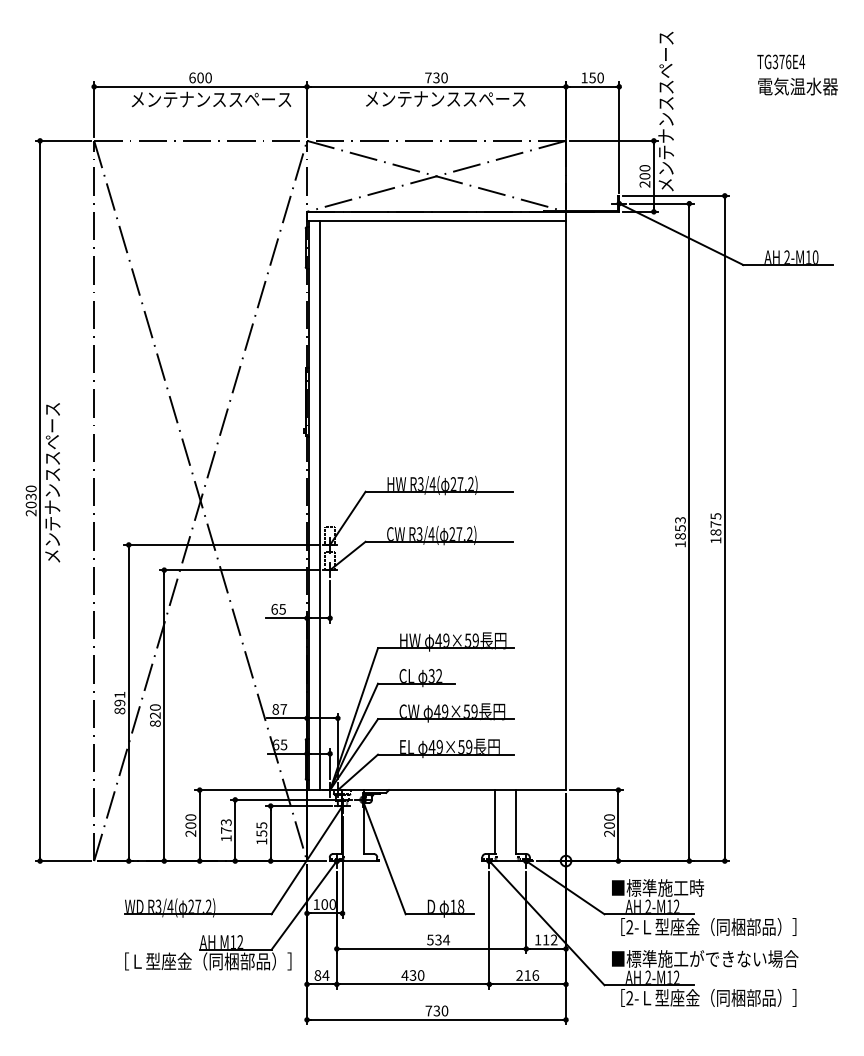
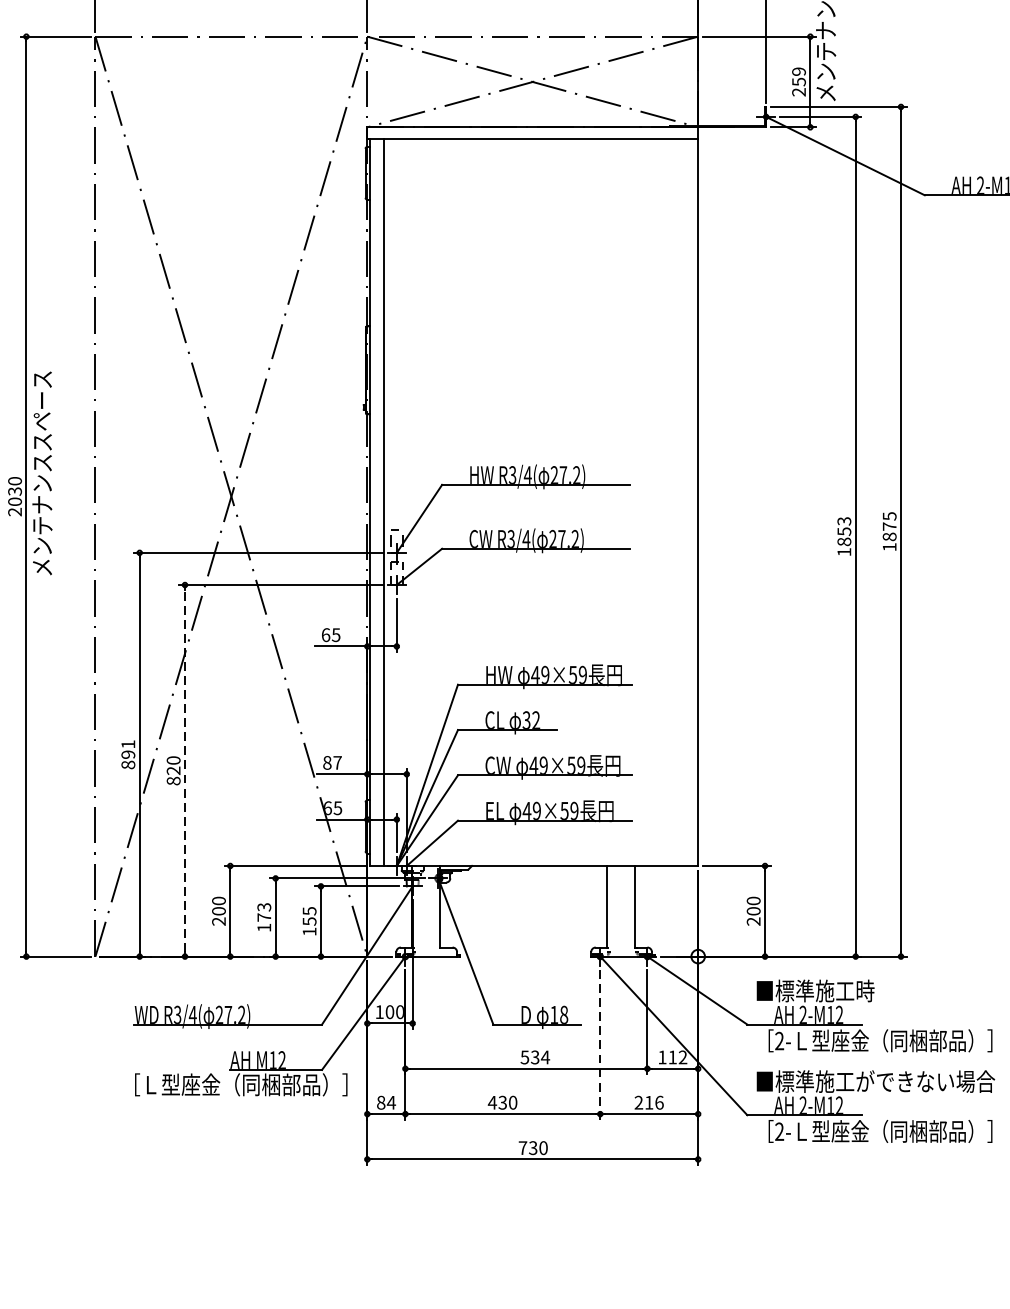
text: (644, 172) -> (798, 77), 200 -> 259
line: (164, 715) -> (185, 770), solid -> dashed
line: (489, 930) -> (600, 1045), solid -> dashed

